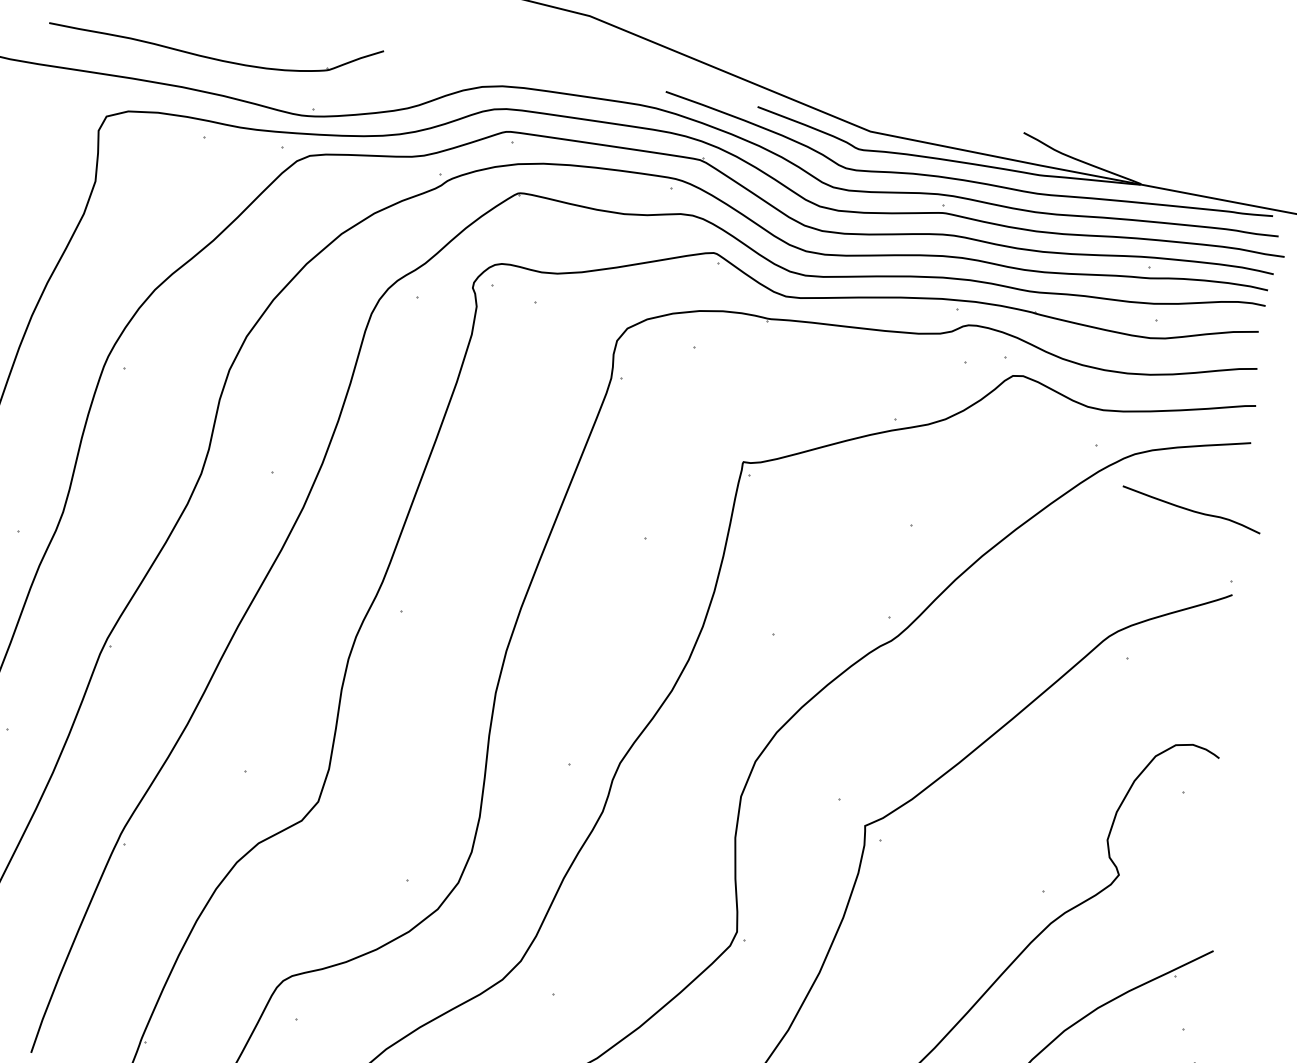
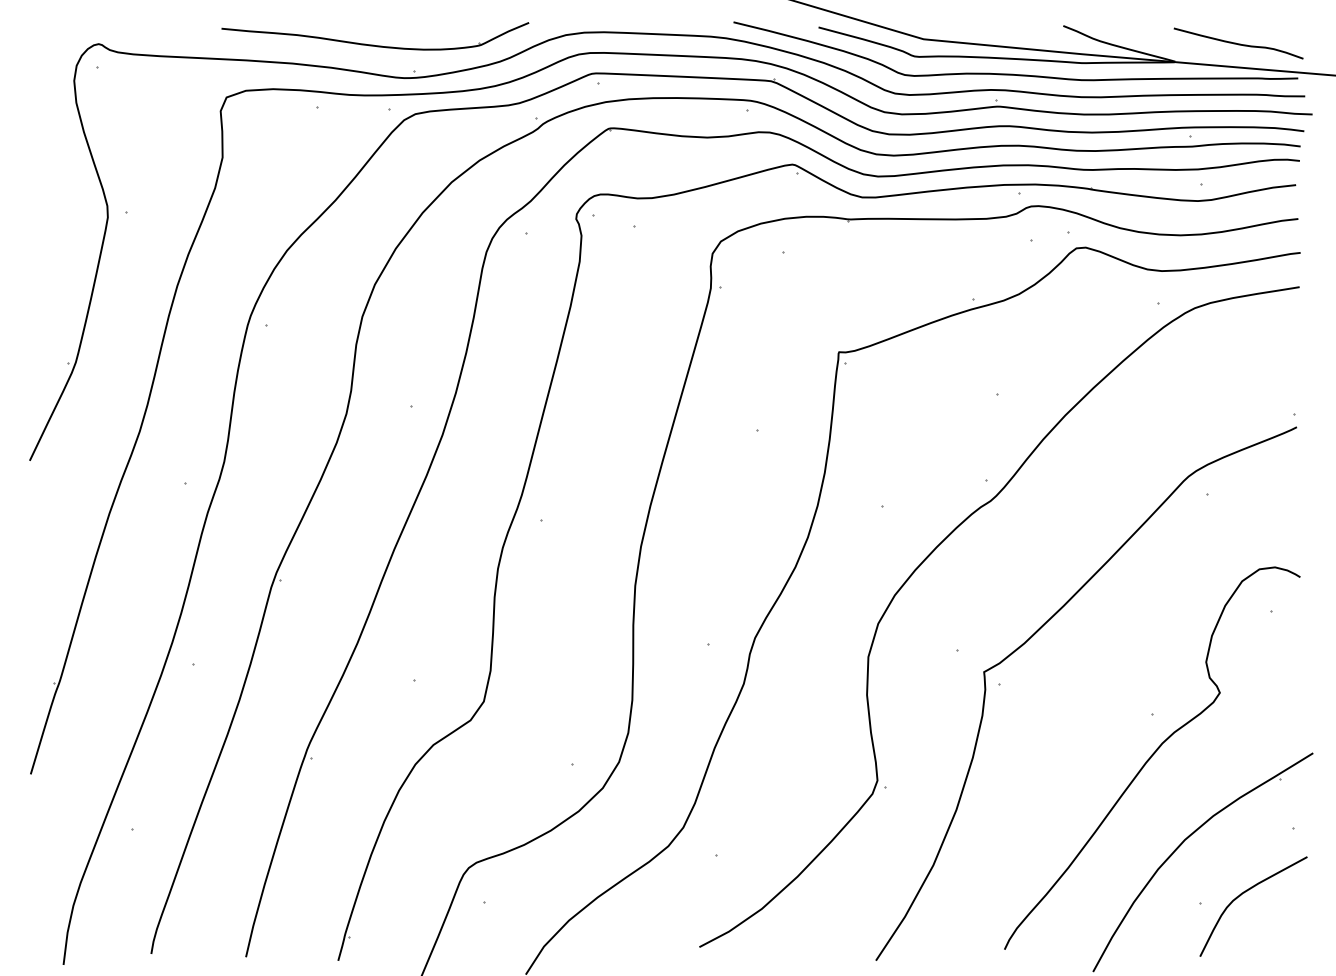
part: (212, 57) -> (373, 44), moved
curve: (1191, 509) -> (1238, 43), moved

